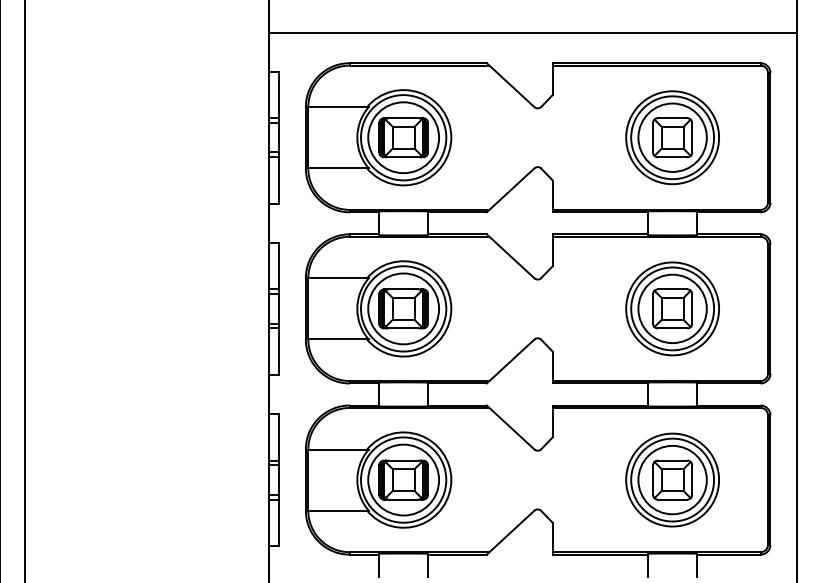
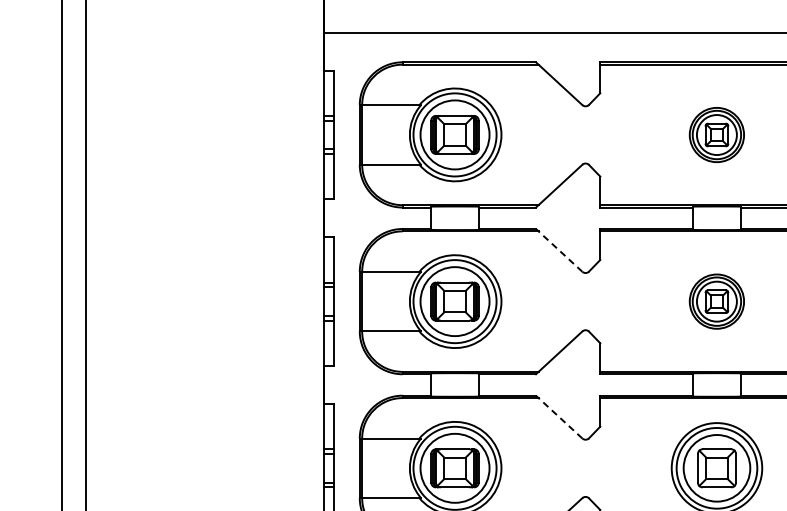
part: (672, 137) -> (716, 134), size x0.6
line: (510, 255) -> (559, 249), solid -> dashed
part: (672, 308) -> (716, 301), size x0.6
line: (510, 427) -> (559, 417), solid -> dashed

